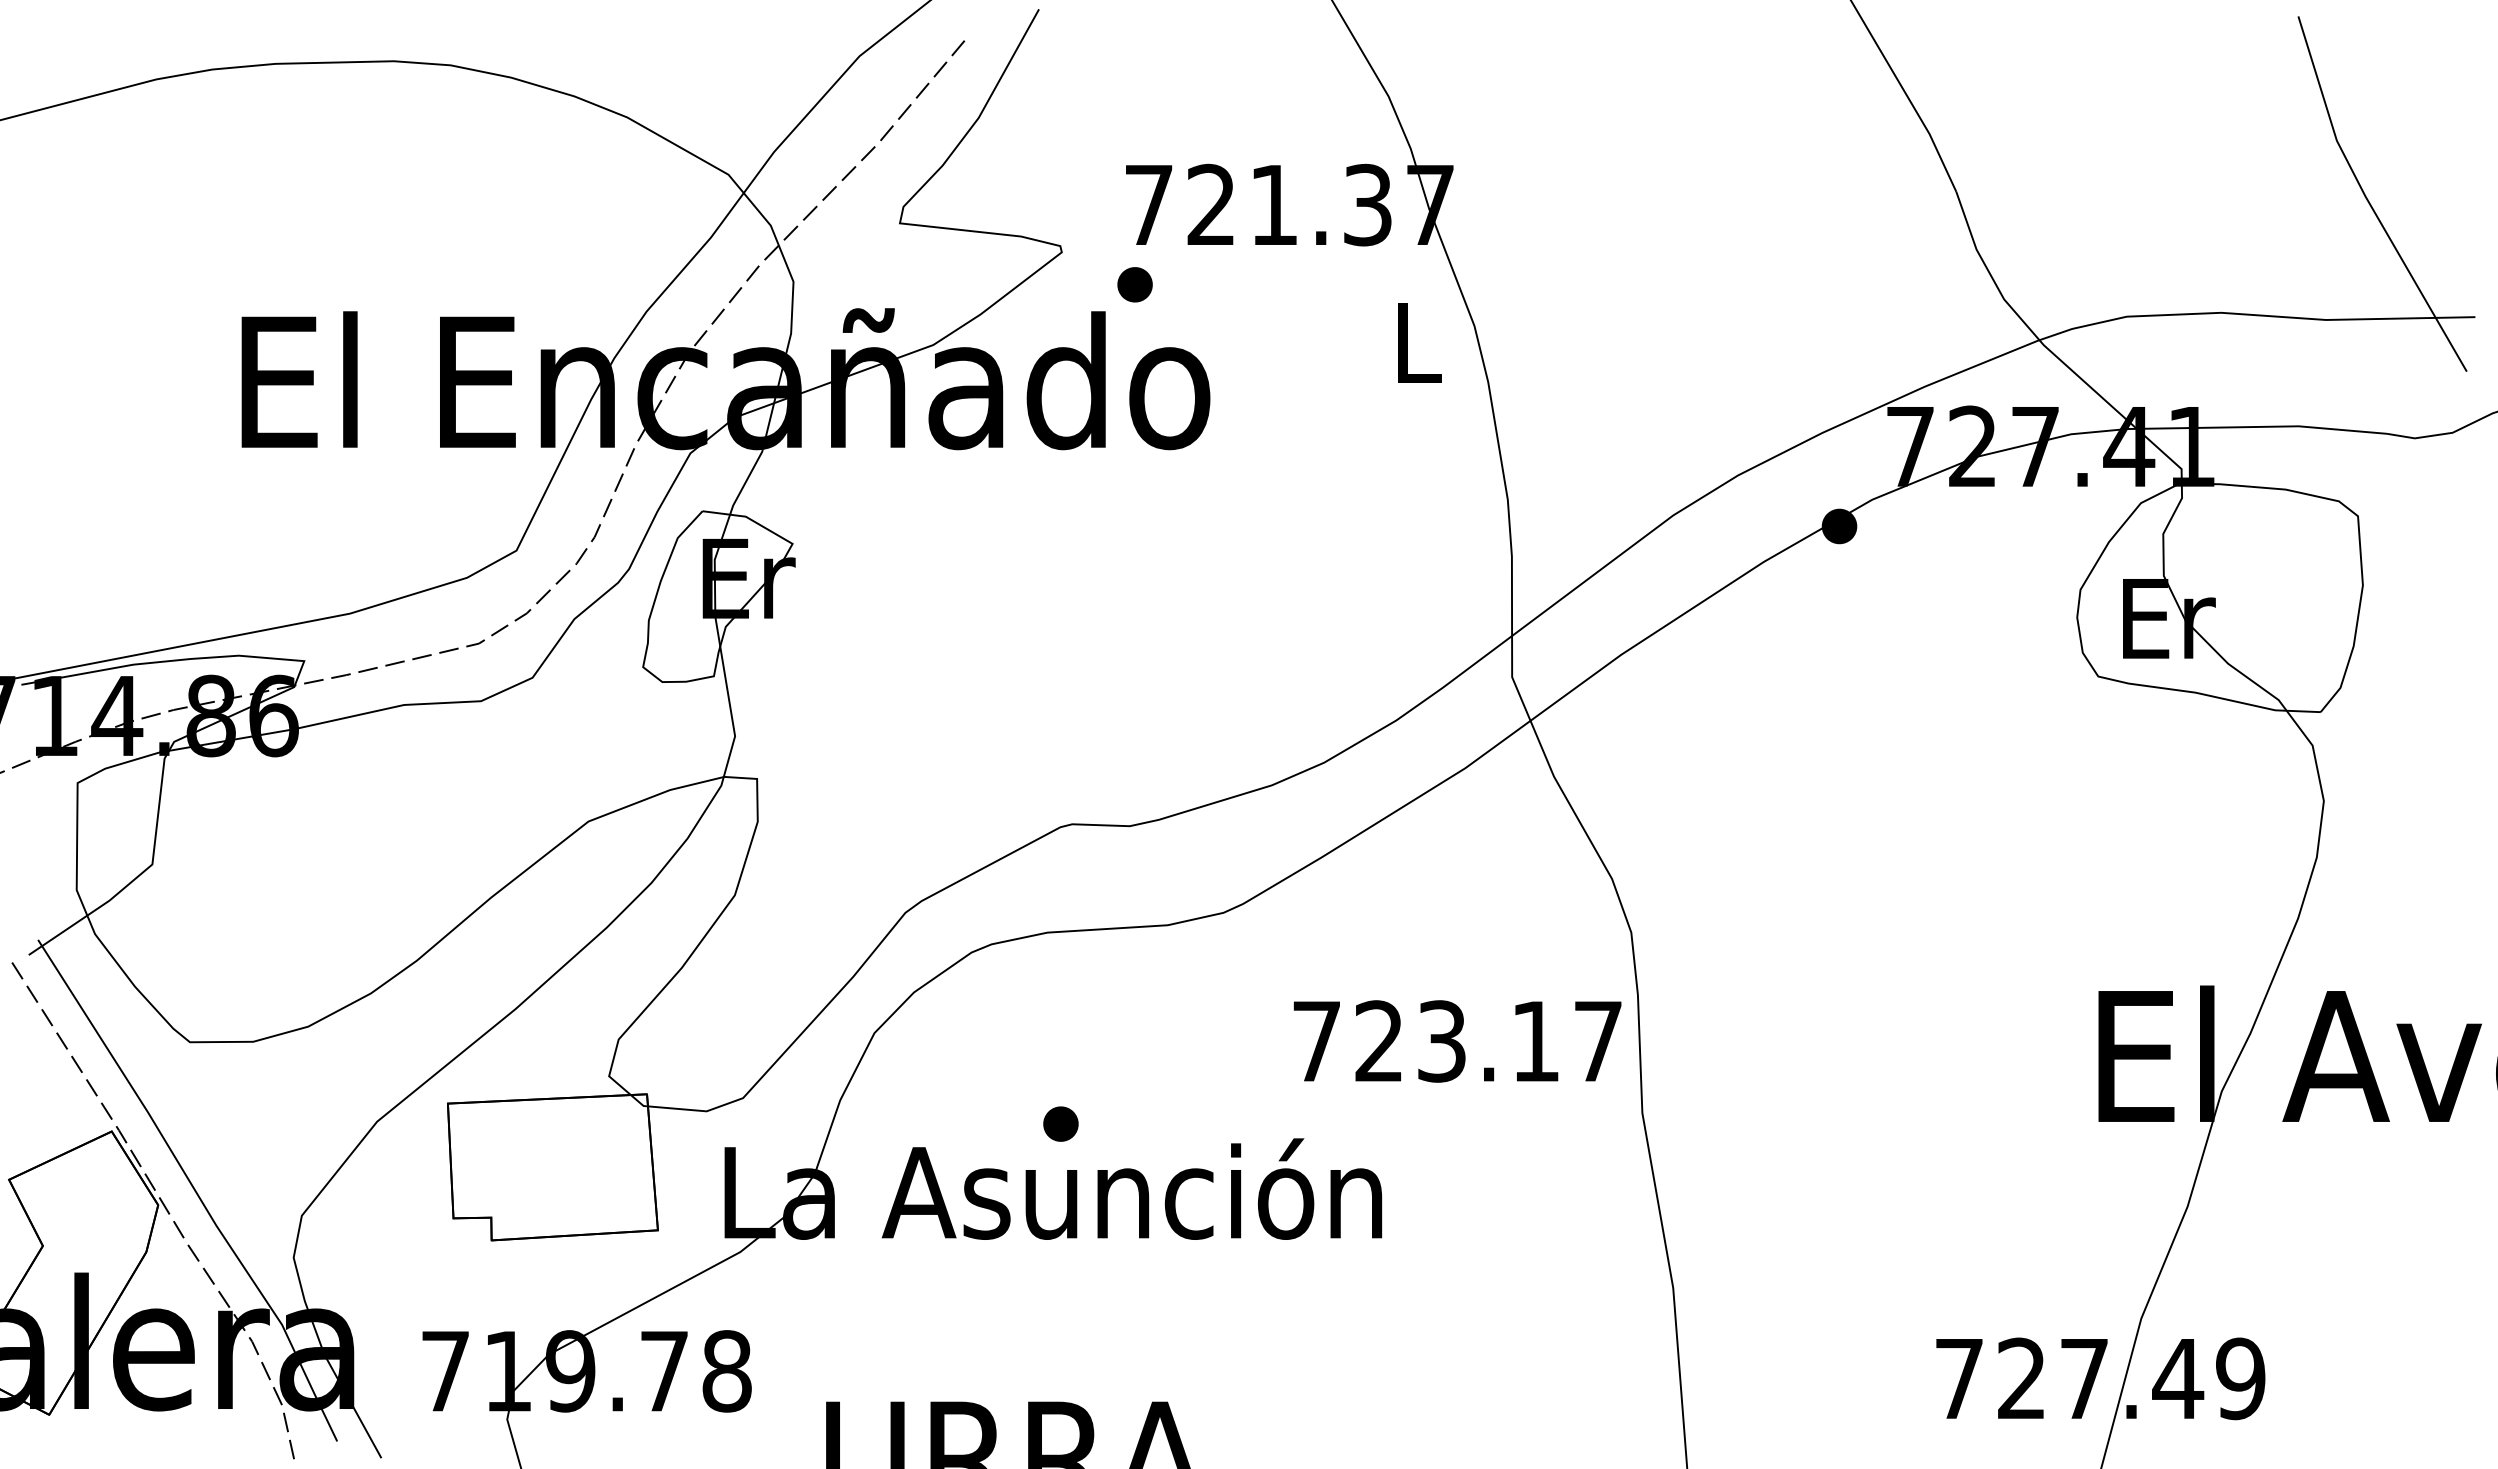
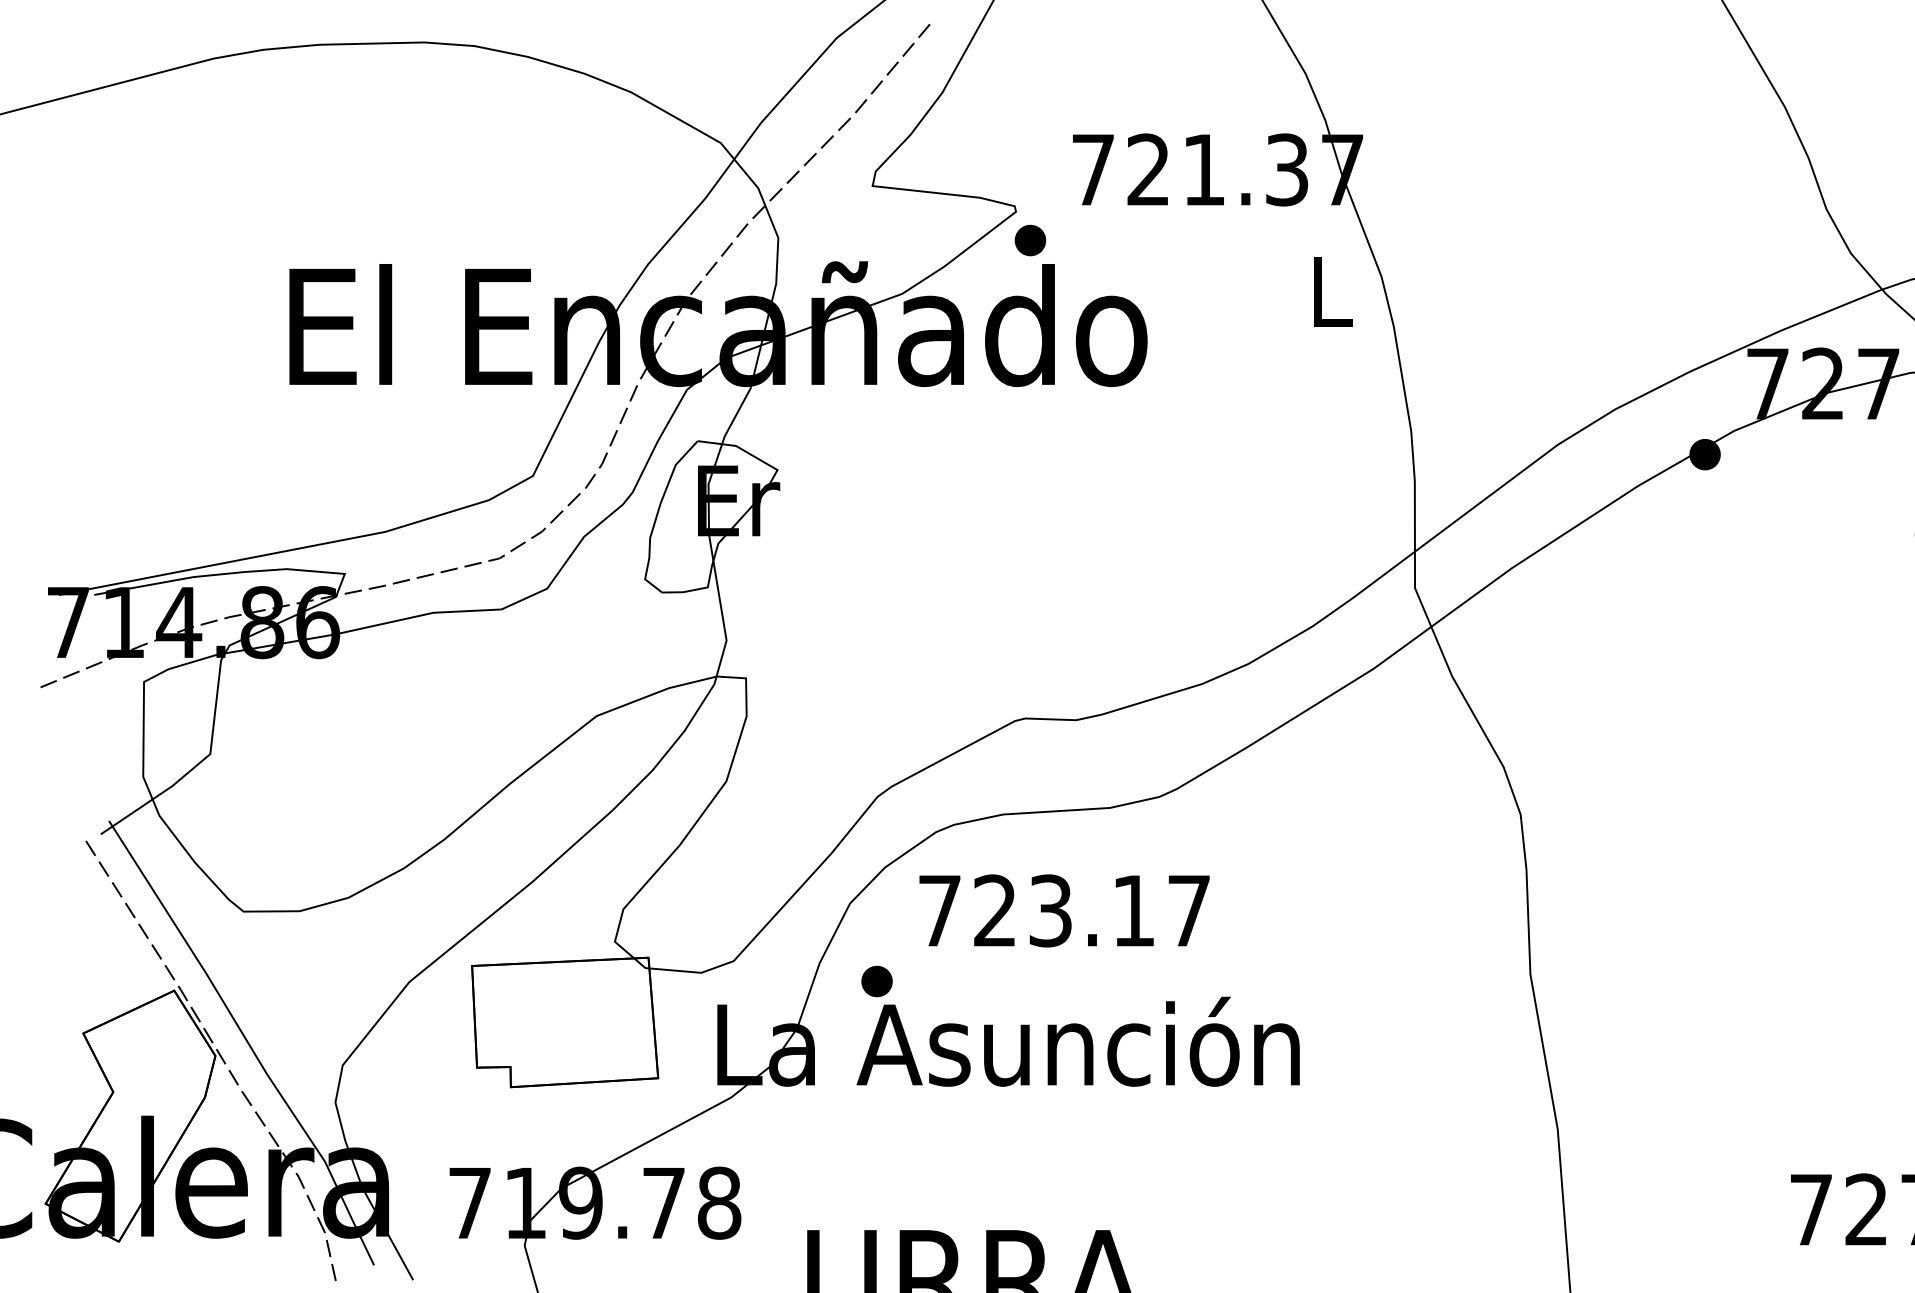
part: (1134, 284) -> (1029, 240), moved
text: (1457, 1041) -> (1064, 910), moved
part: (1060, 1123) -> (876, 980), moved

